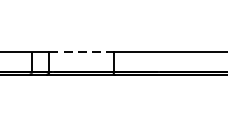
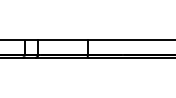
line: (81, 52) -> (62, 40), dashed -> solid

